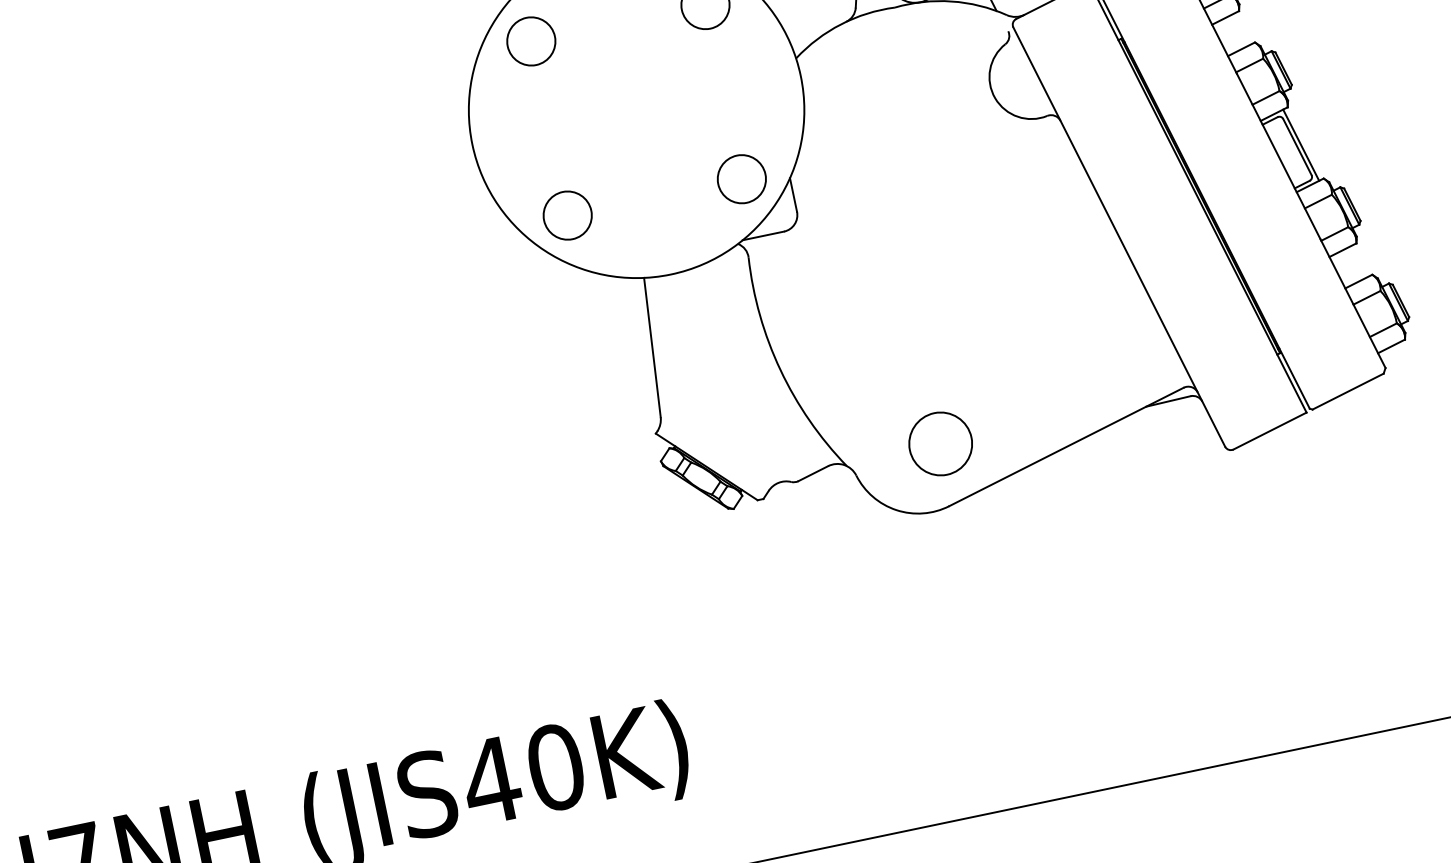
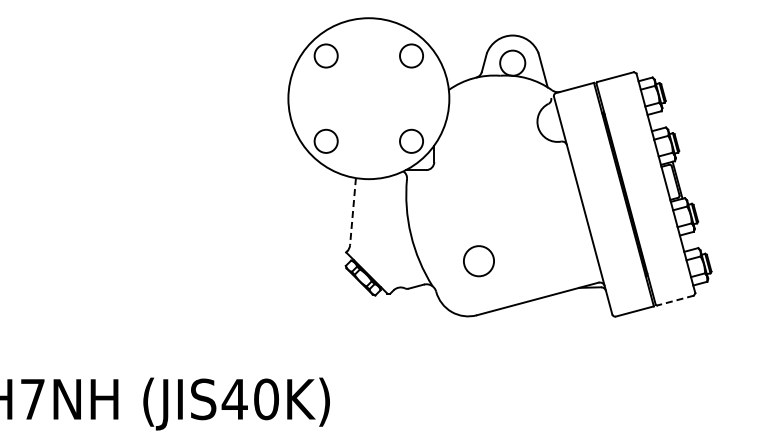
line: (653, 347) -> (353, 211), solid -> dashed
line: (1346, 391) -> (674, 300), solid -> dashed
circle: (939, 444) -> (478, 261), moved

